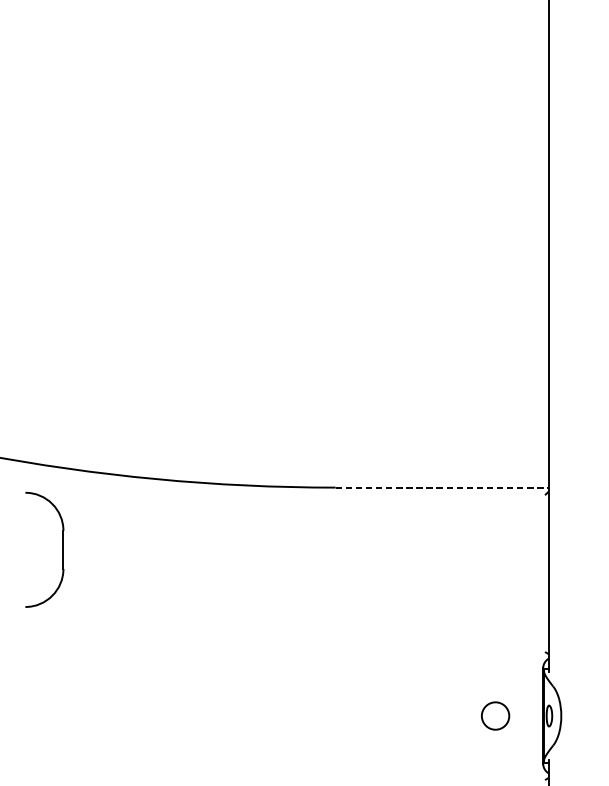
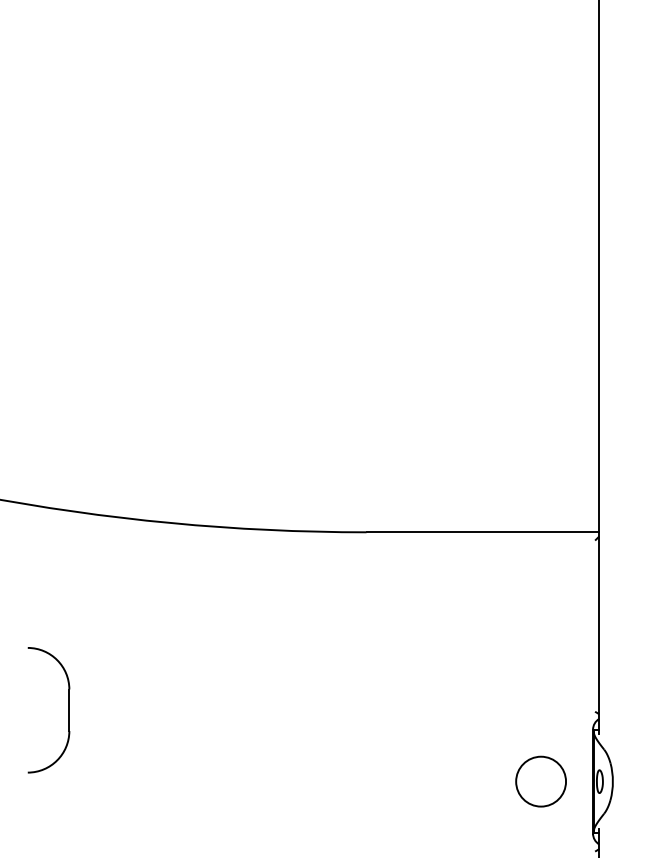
line: (442, 487) -> (483, 532), dashed -> solid
part: (62, 550) -> (68, 710), moved
circle: (495, 715) -> (541, 781), size x1.67

